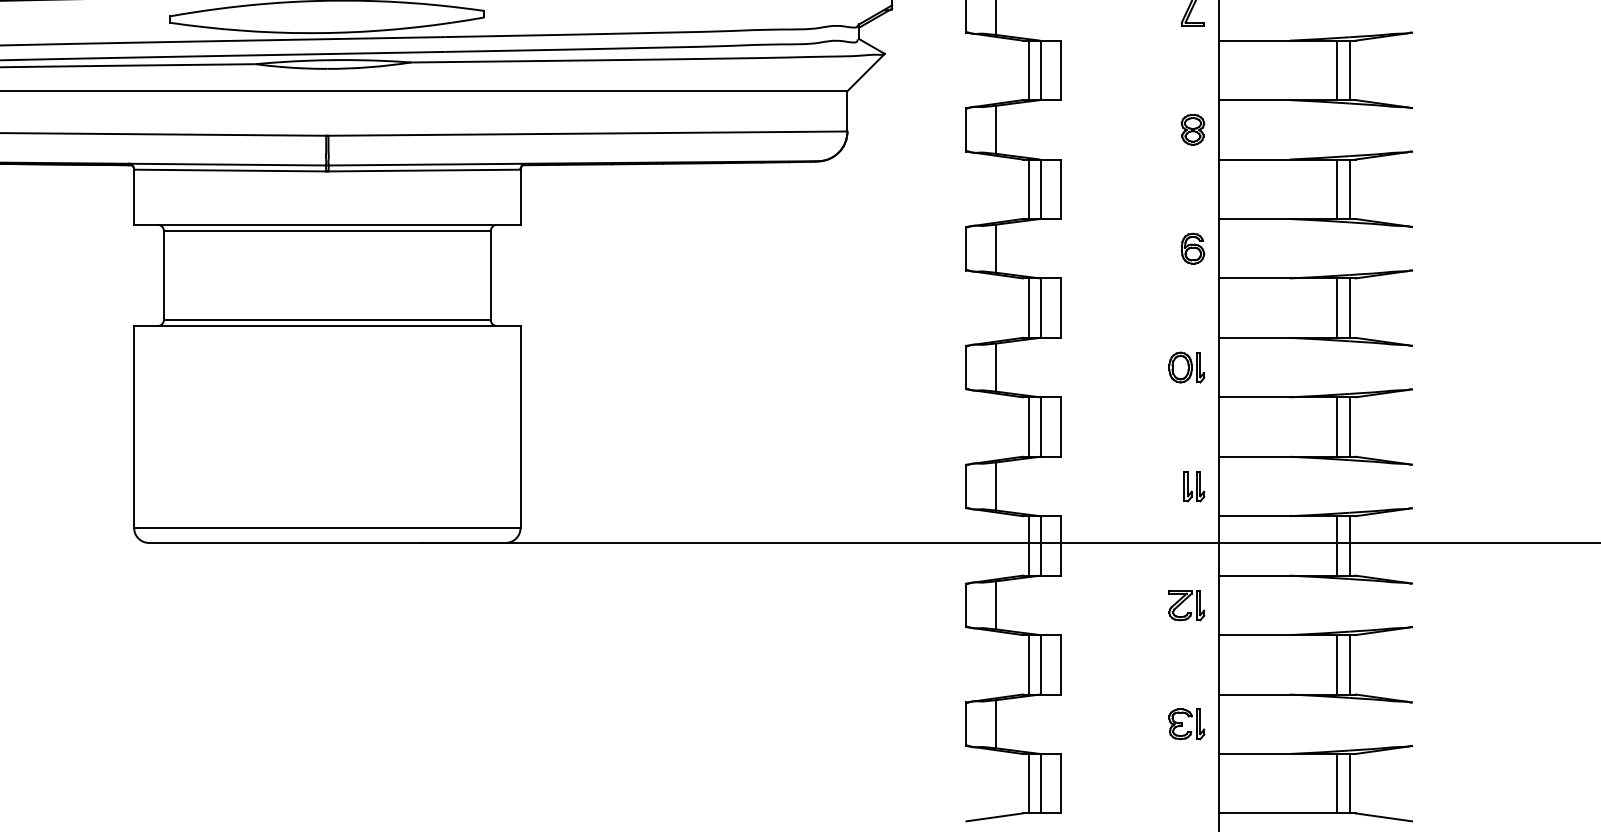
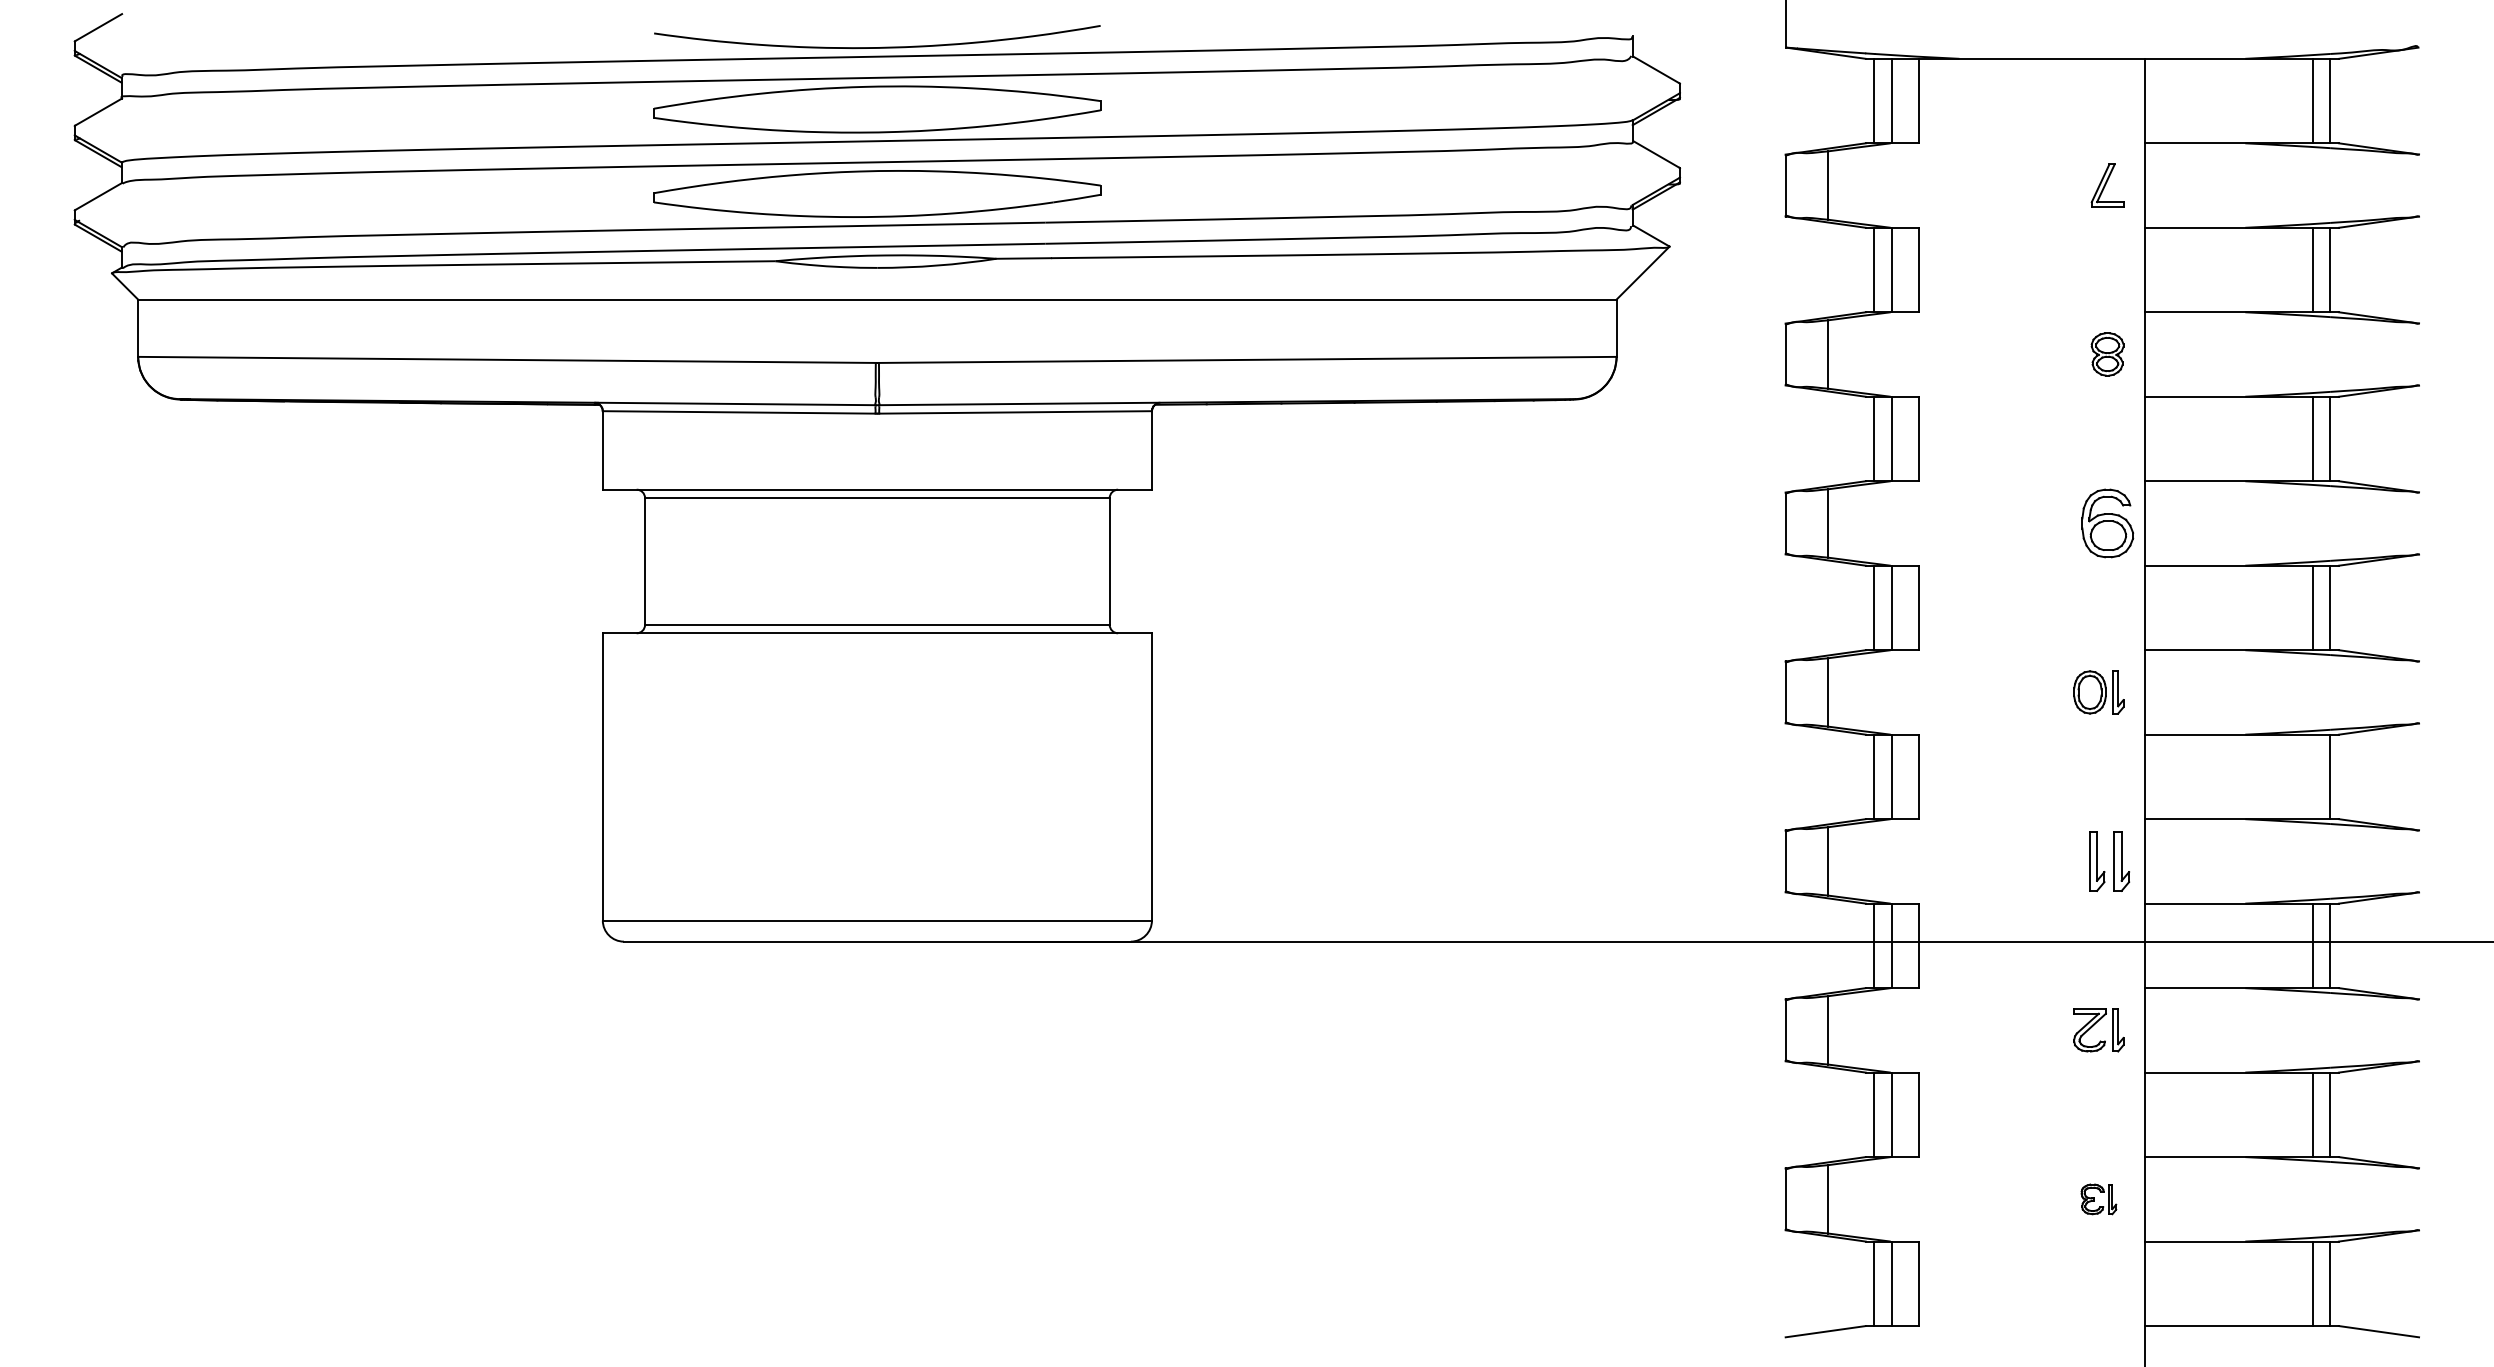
part: (1192, 248) -> (2107, 523), size x1.6
line: (1337, 426) -> (2312, 776), removed
part: (1194, 486) -> (2109, 861), size x1.4
part: (1186, 724) -> (2098, 1199), size x0.7

